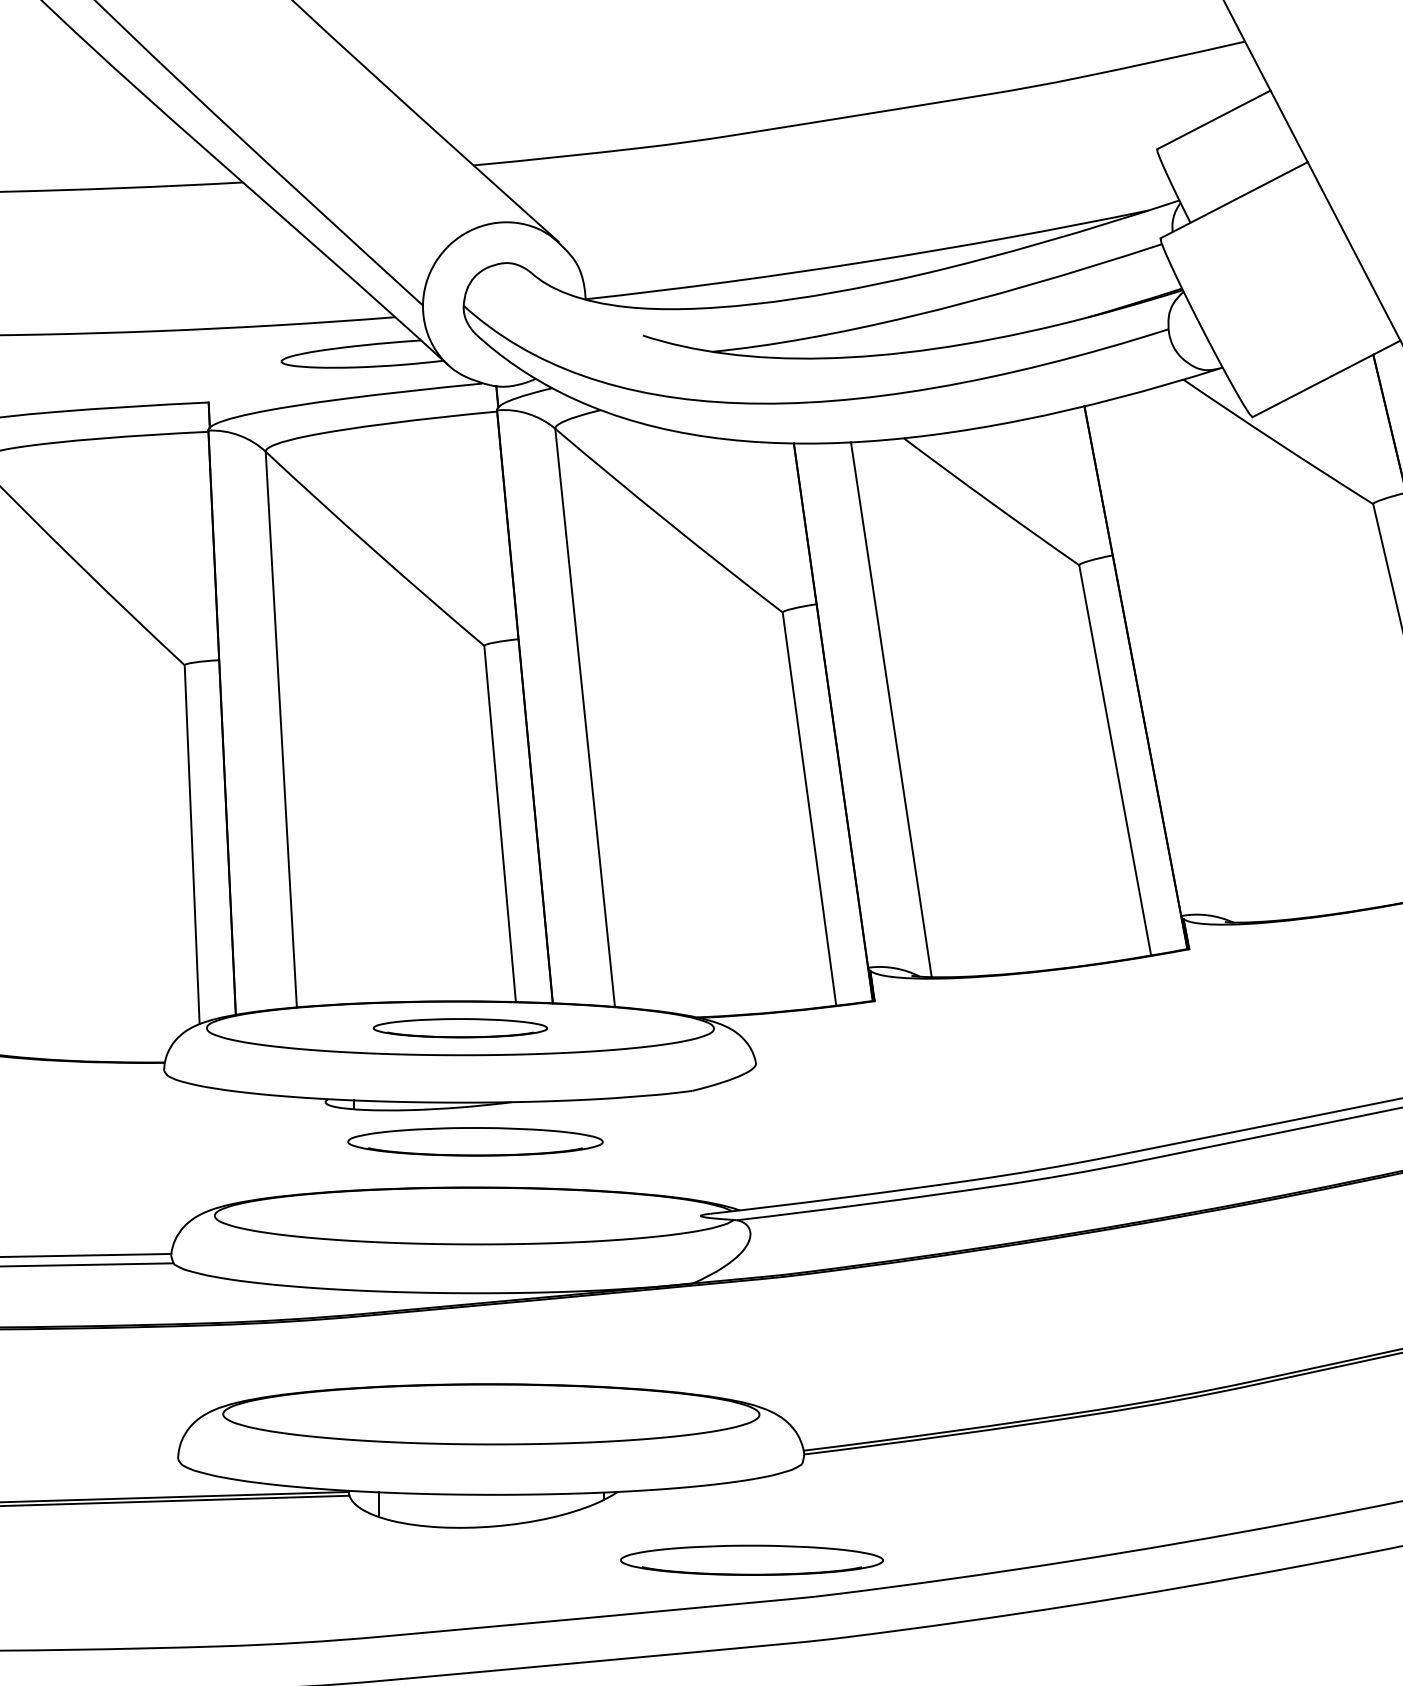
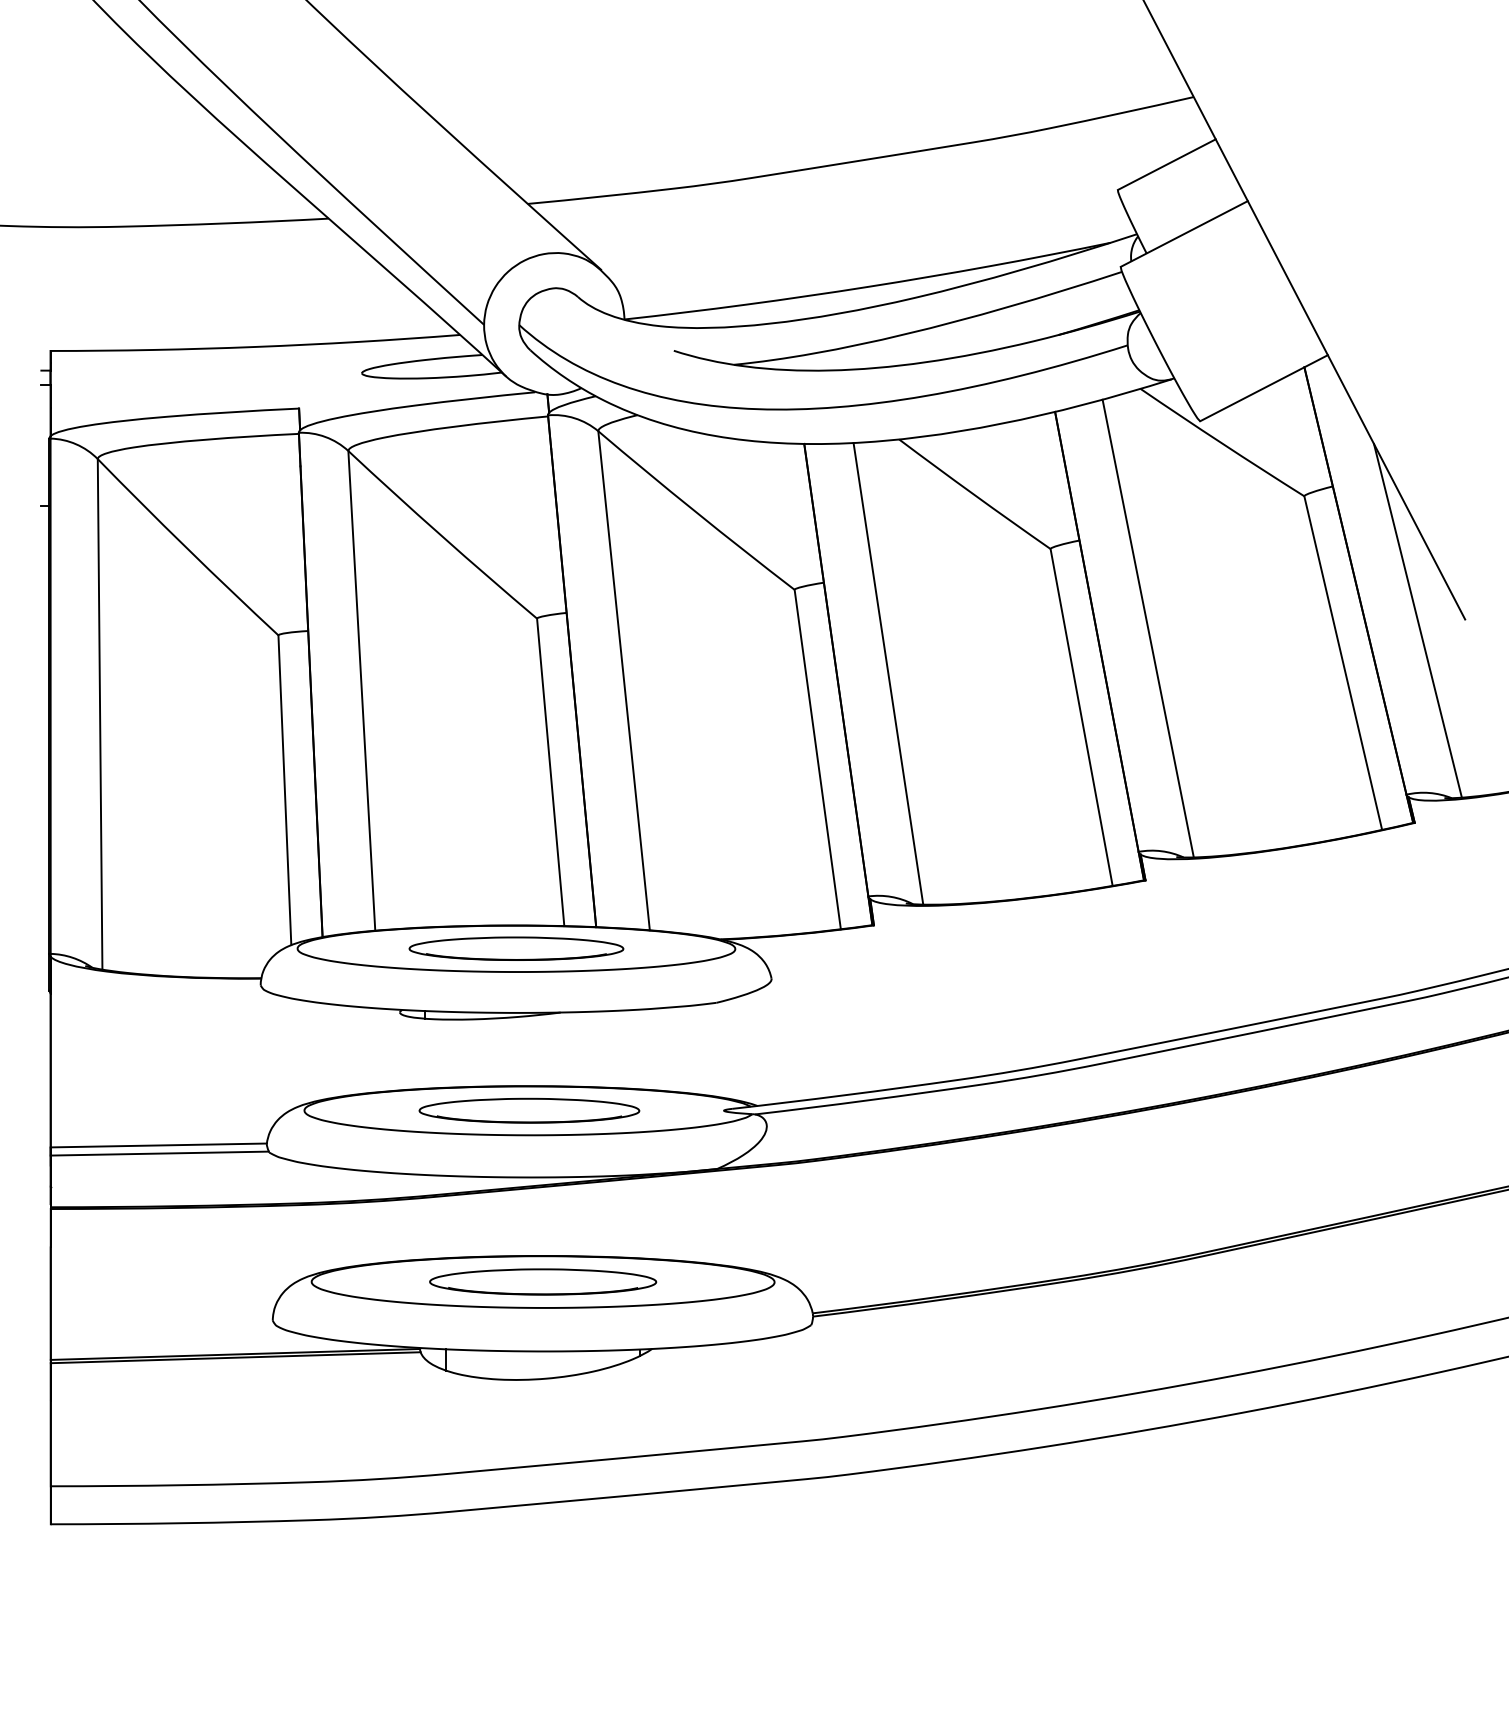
line: (1191, 657) -> (1147, 628), added
part: (460, 1028) -> (516, 948), size x1.43
part: (475, 1141) -> (529, 1110), moved
part: (752, 1559) -> (543, 1281), moved

